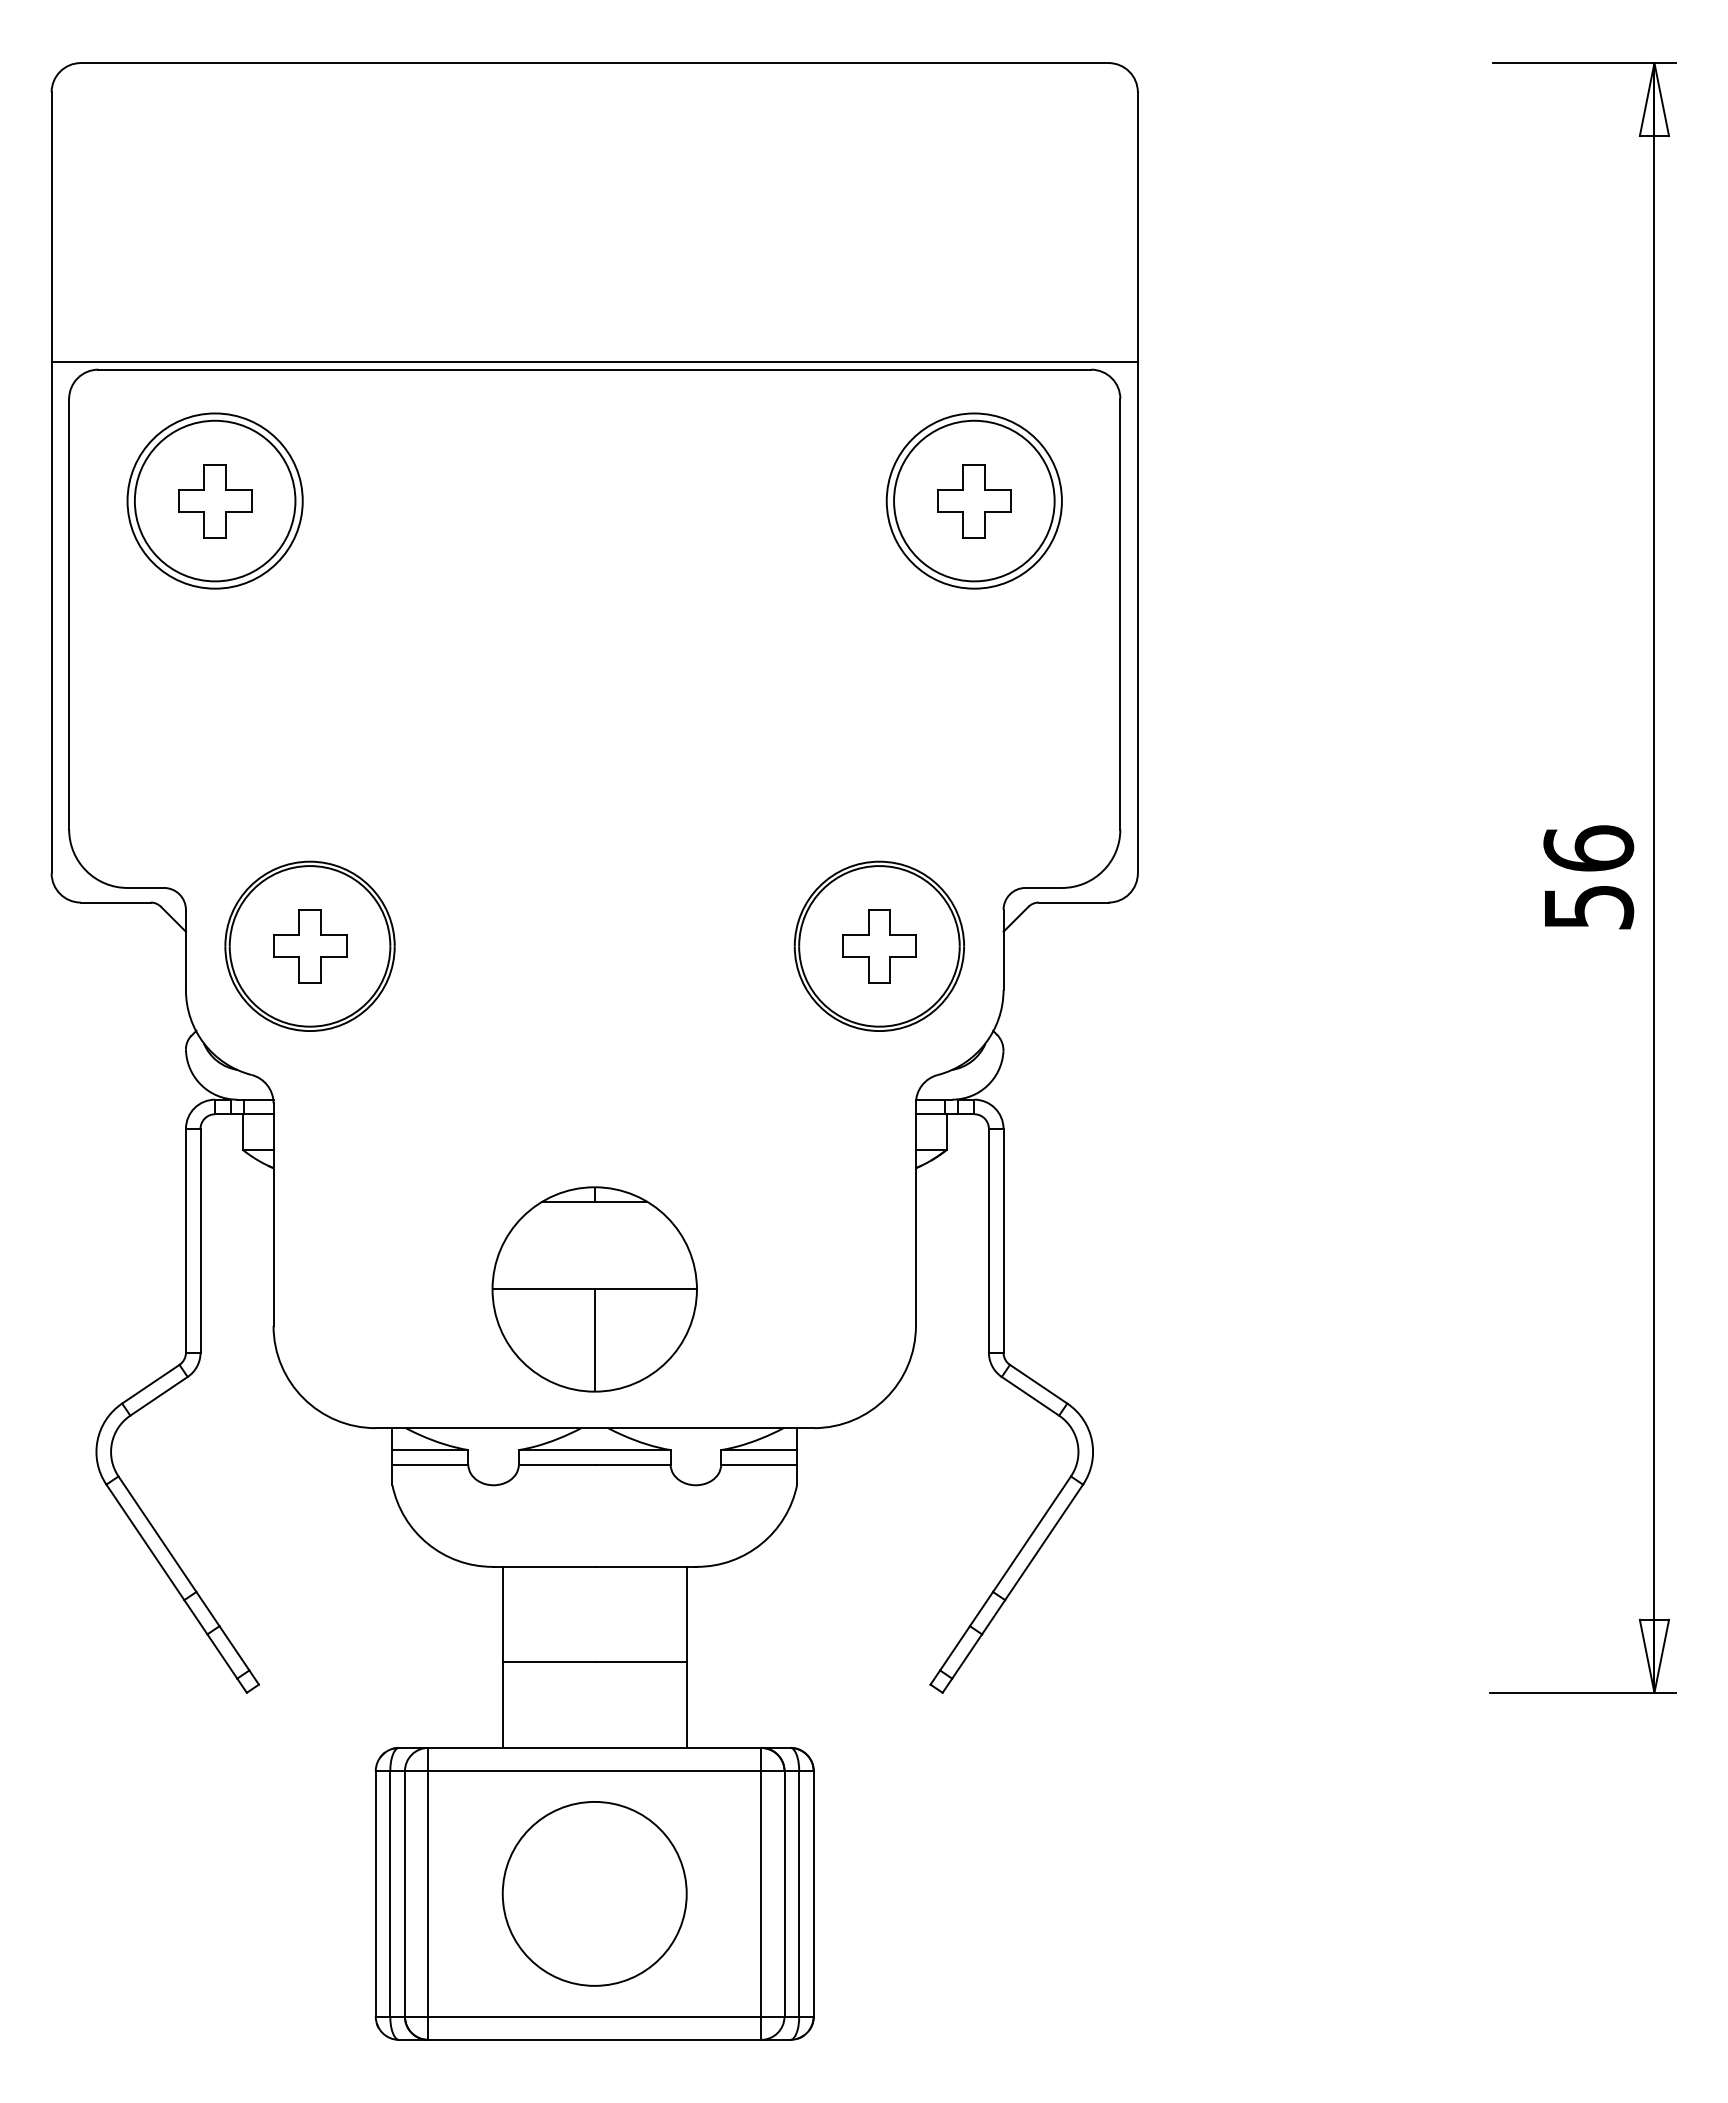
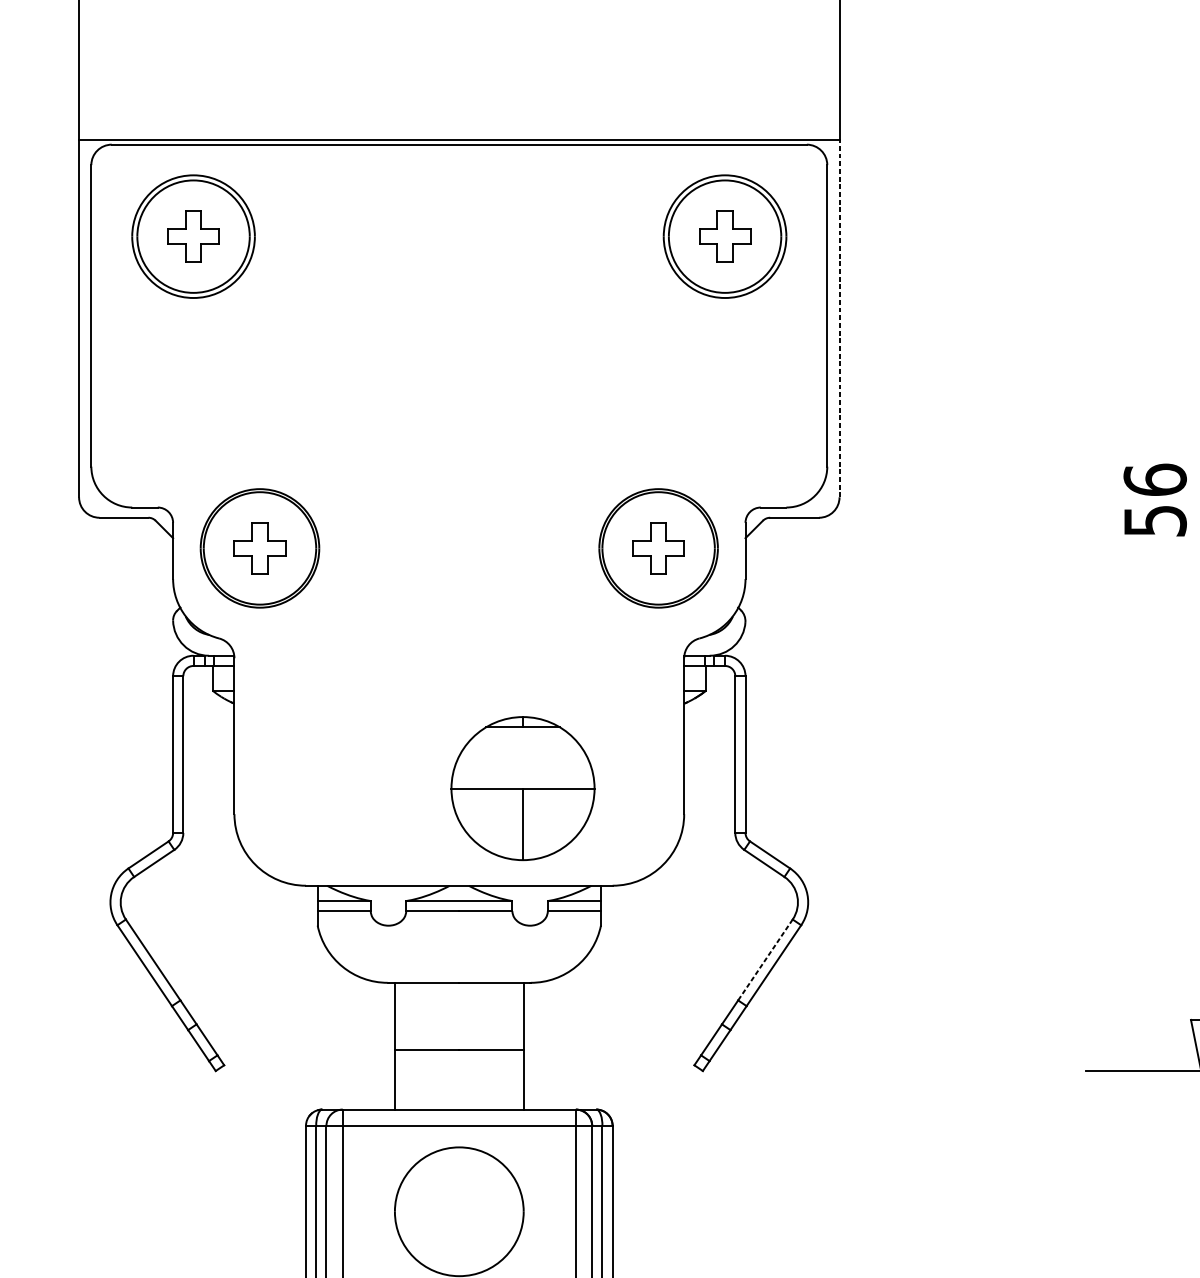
line: (1137, 617) -> (839, 318), solid -> dashed
part: (594, 1289) -> (522, 788), moved
line: (1032, 1534) -> (765, 960), solid -> dashed

